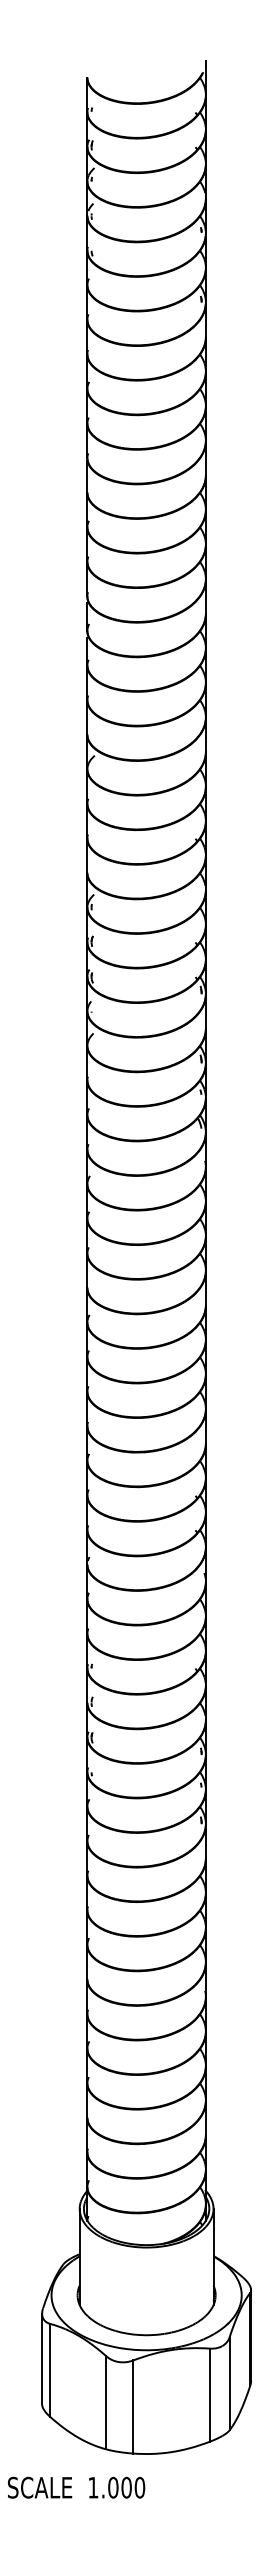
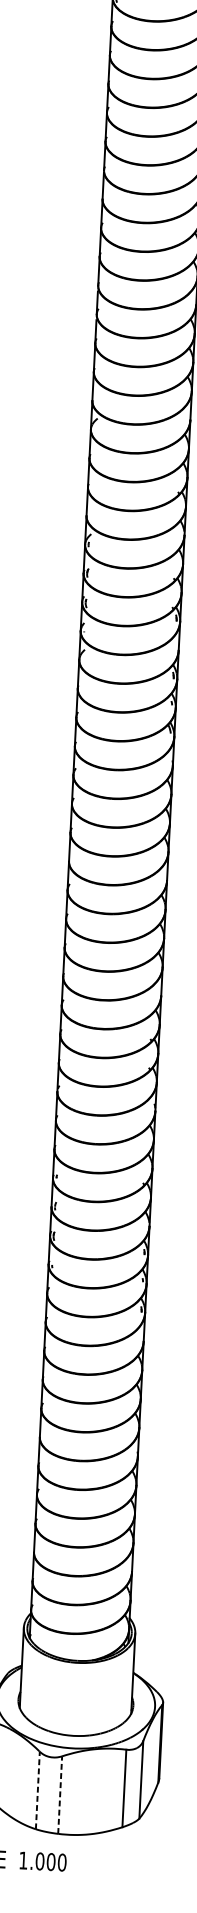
line: (106, 2402) -> (37, 1790), solid -> dashed
line: (133, 2407) -> (60, 1795), solid -> dashed

